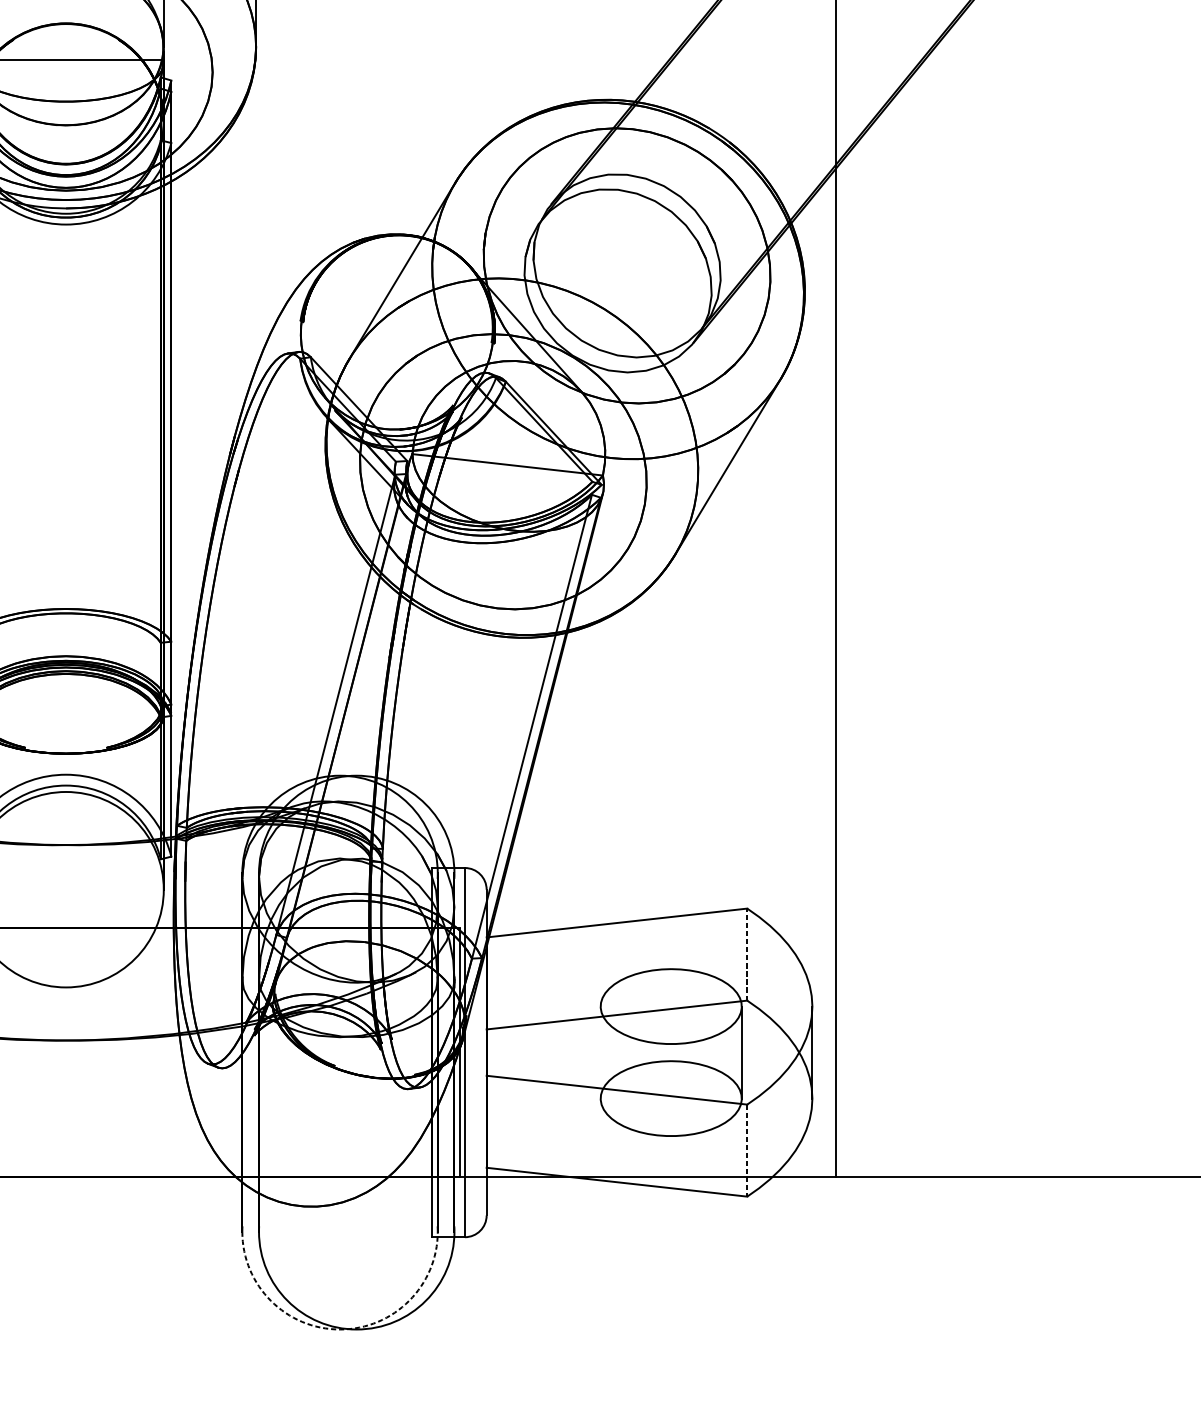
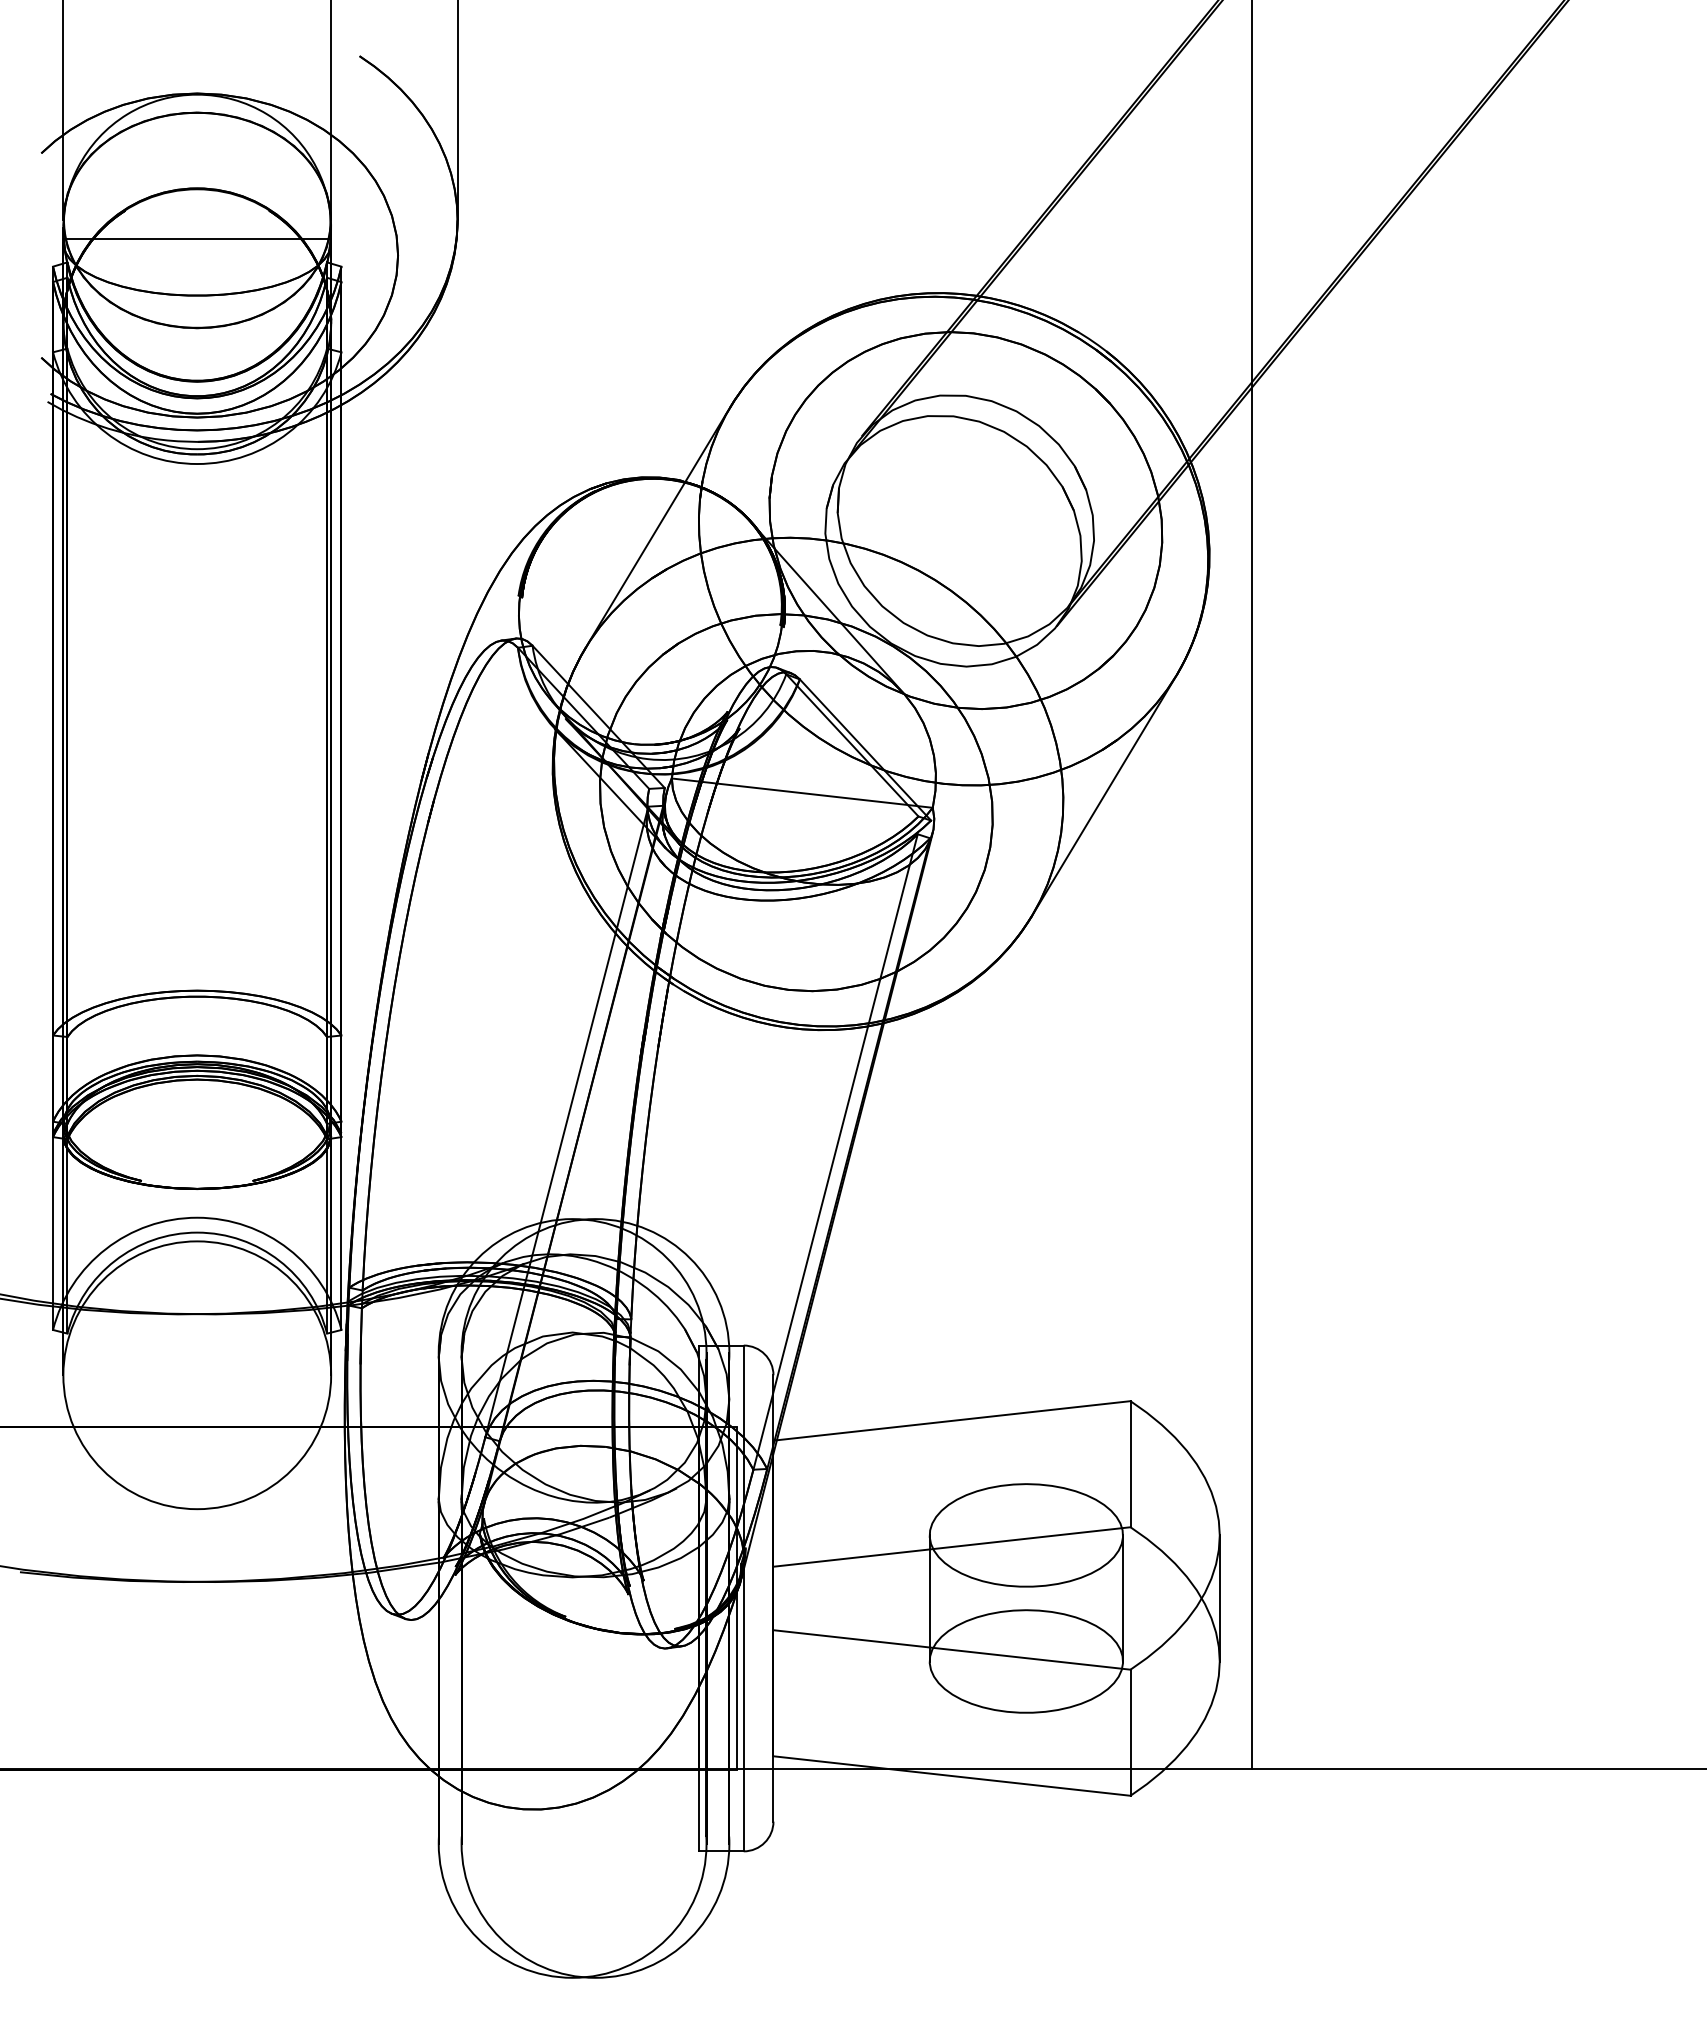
line: (747, 954) -> (1130, 1463), dashed -> solid
line: (600, 1052) -> (929, 1598), added
line: (747, 1151) -> (1130, 1733), dashed -> solid
arc: (339, 1329) -> (572, 1977), dashed -> solid

